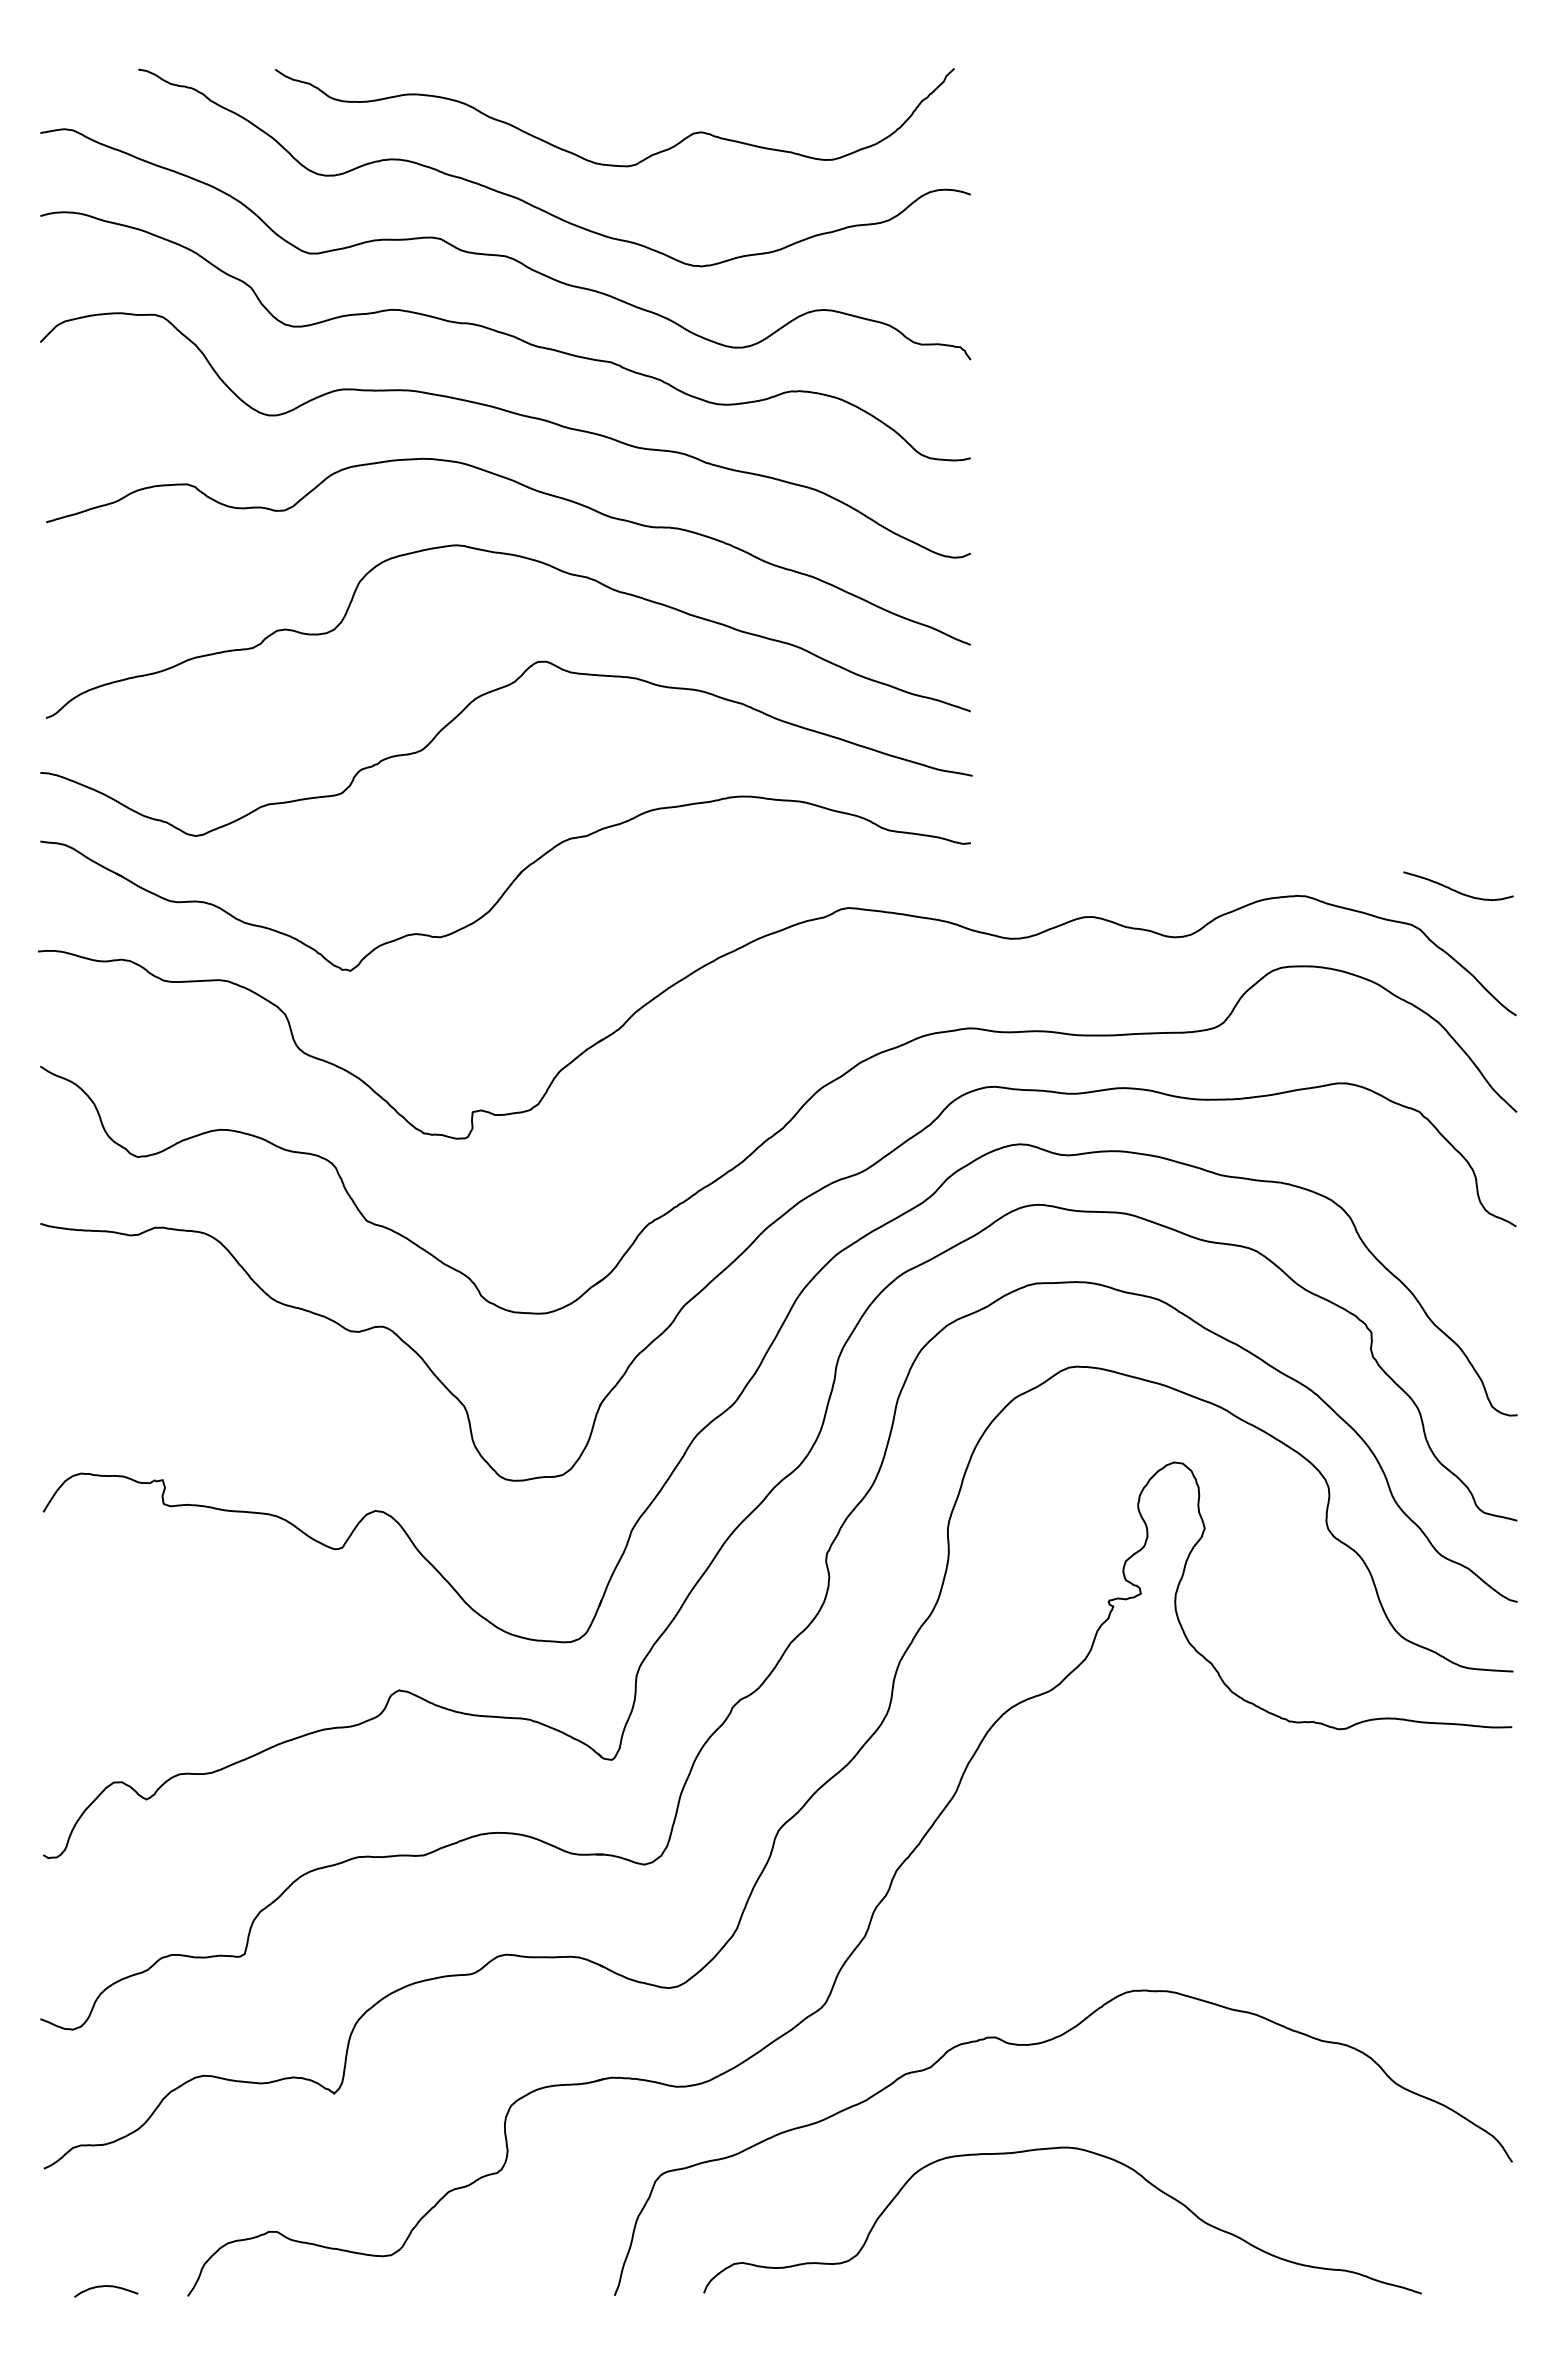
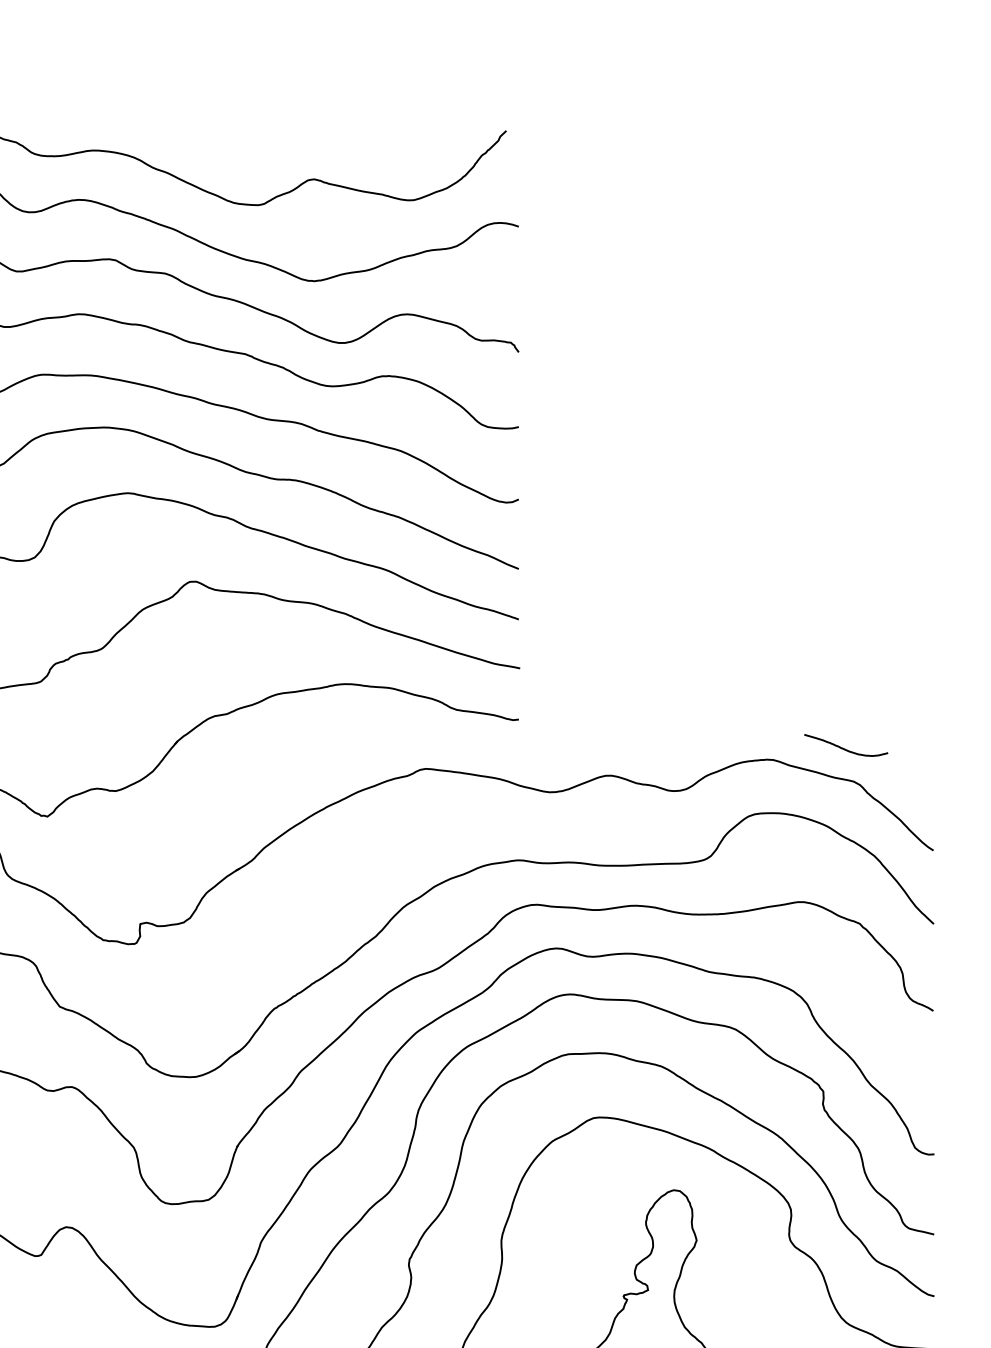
curve: (1456, 890) -> (844, 748), moved

